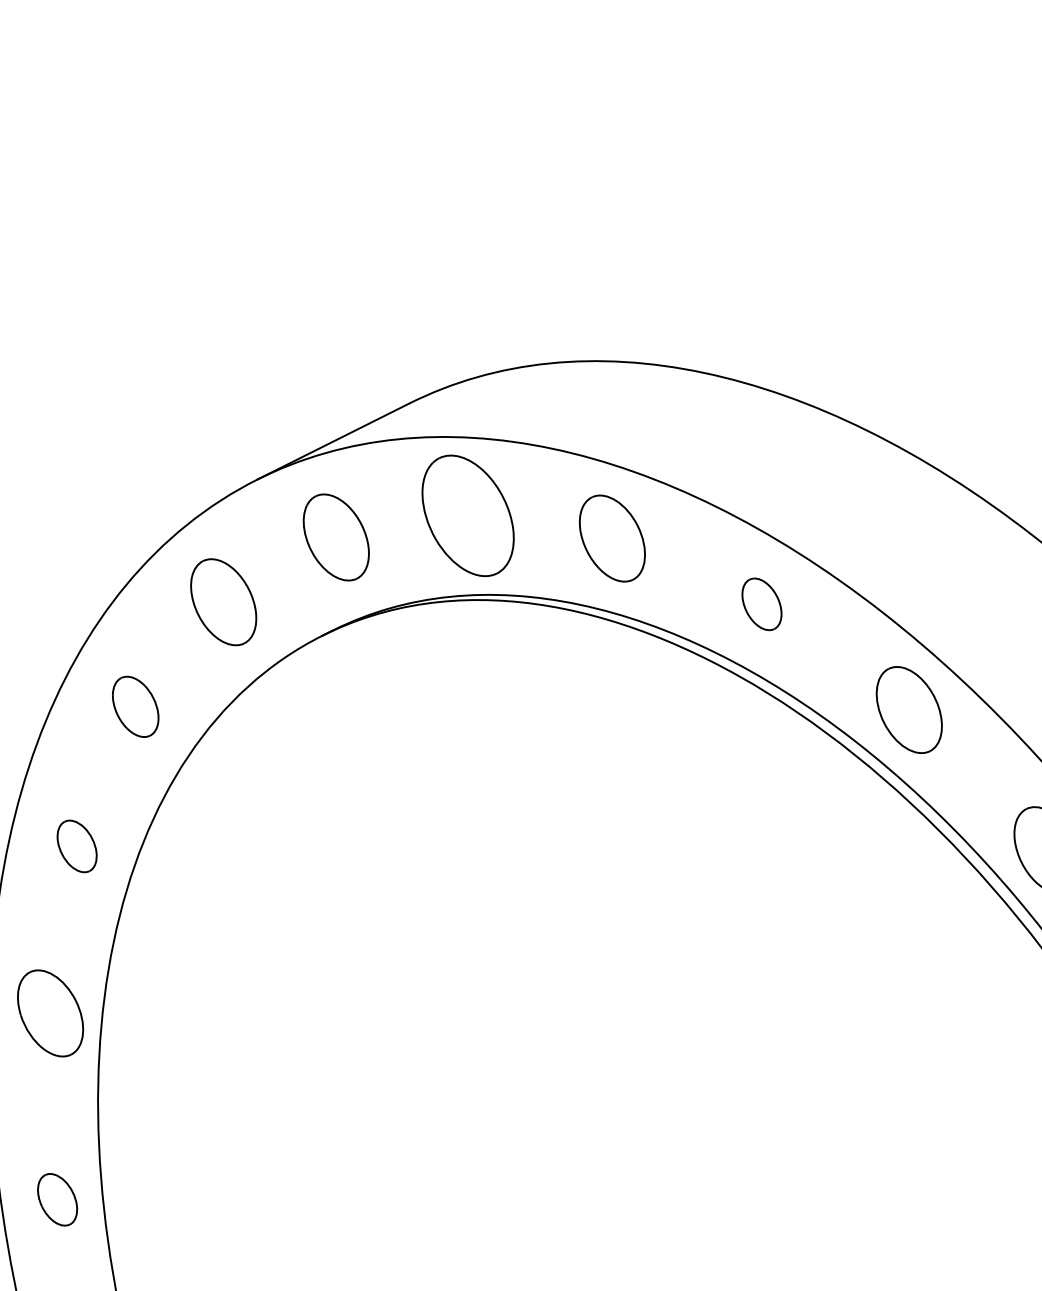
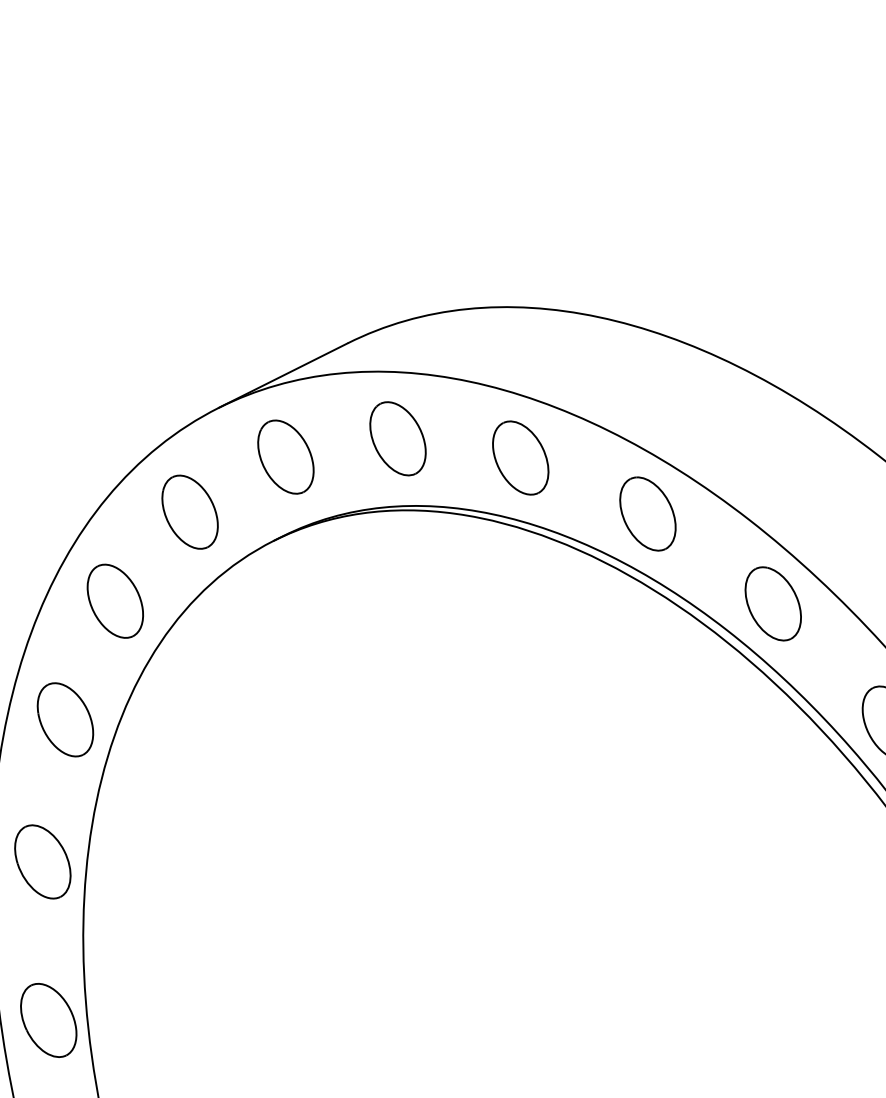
part: (467, 515) -> (397, 438), size x0.71
part: (761, 603) -> (647, 513), size x1.67
part: (134, 706) -> (114, 600), size x1.43
part: (77, 845) -> (65, 719), size x1.67
part: (57, 1199) -> (48, 1020), size x1.67

